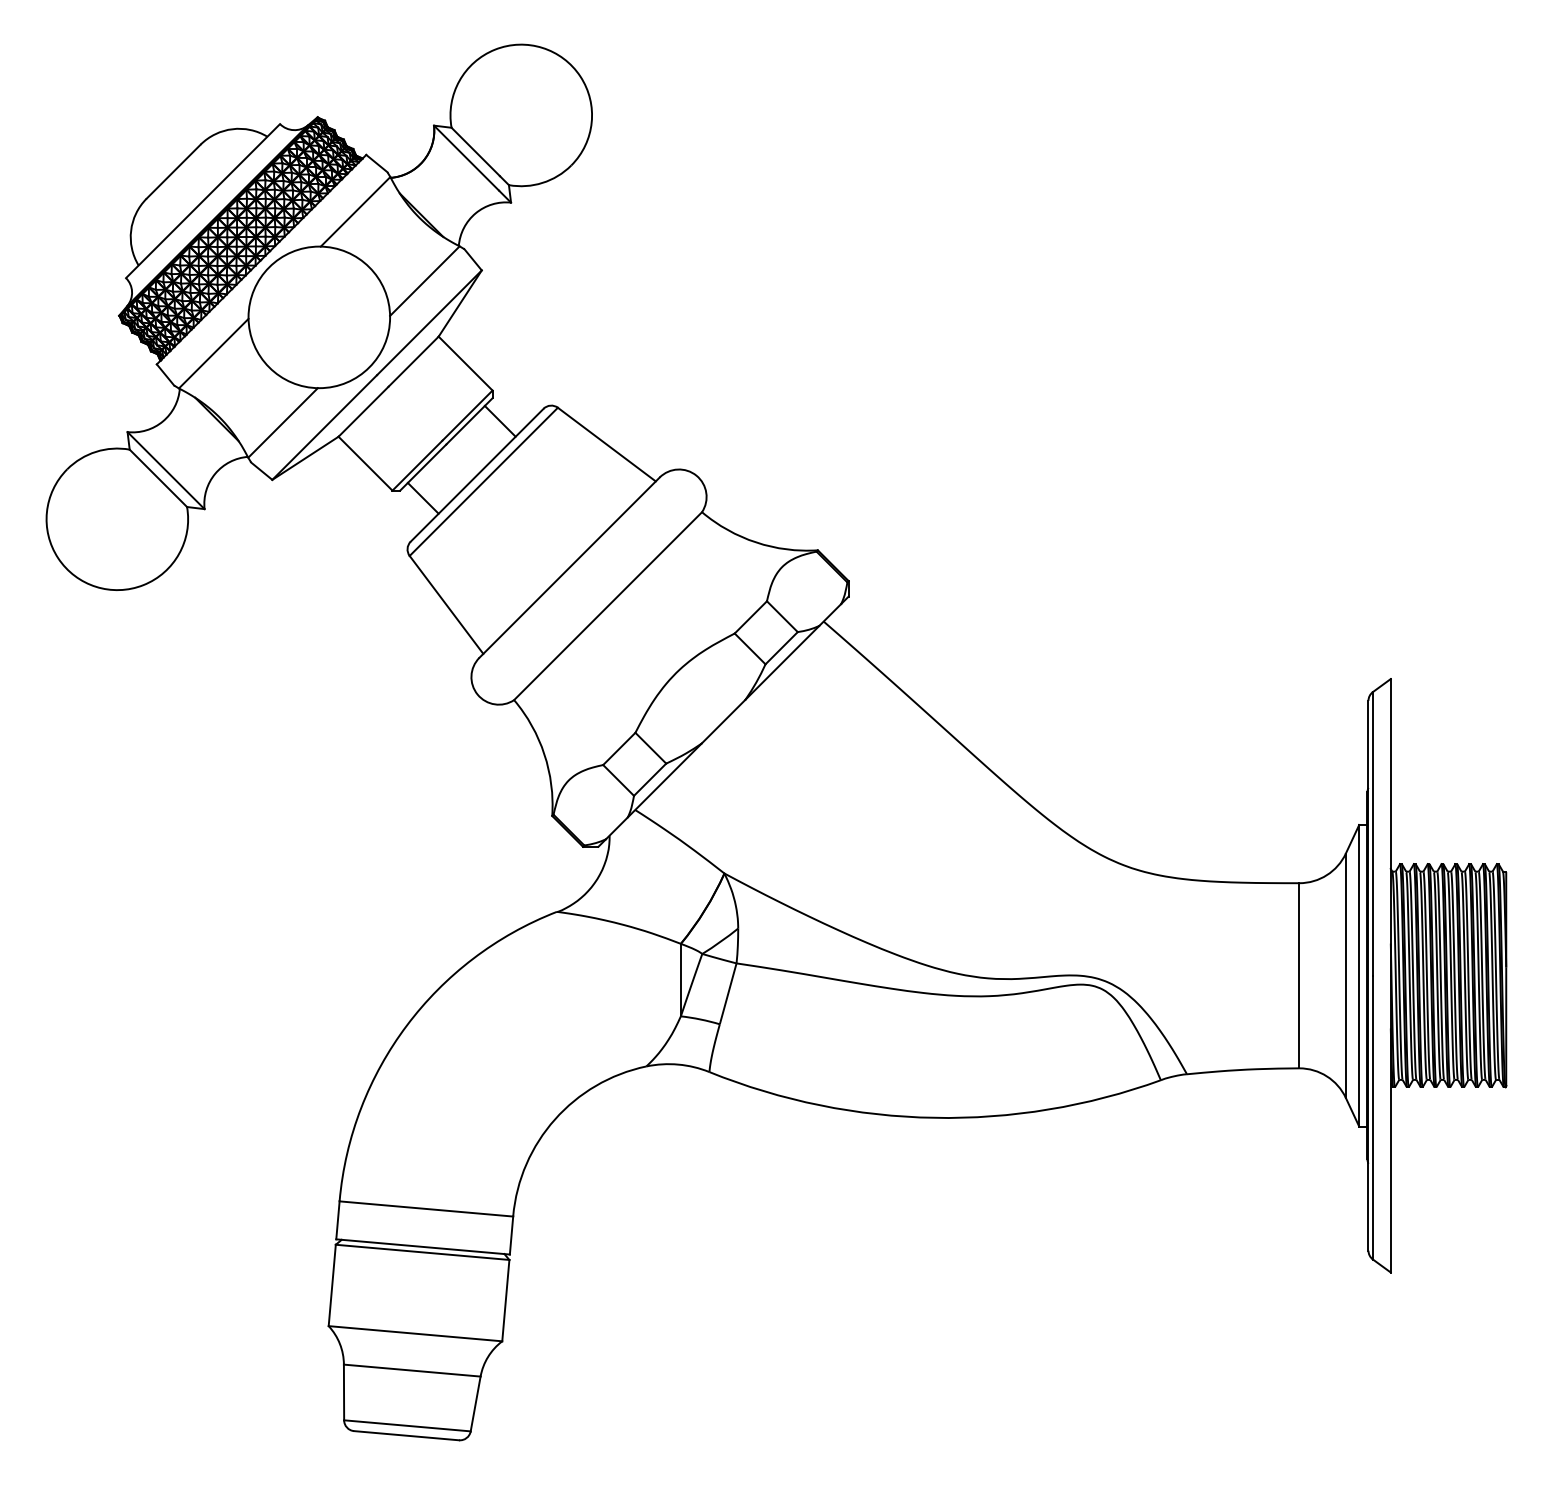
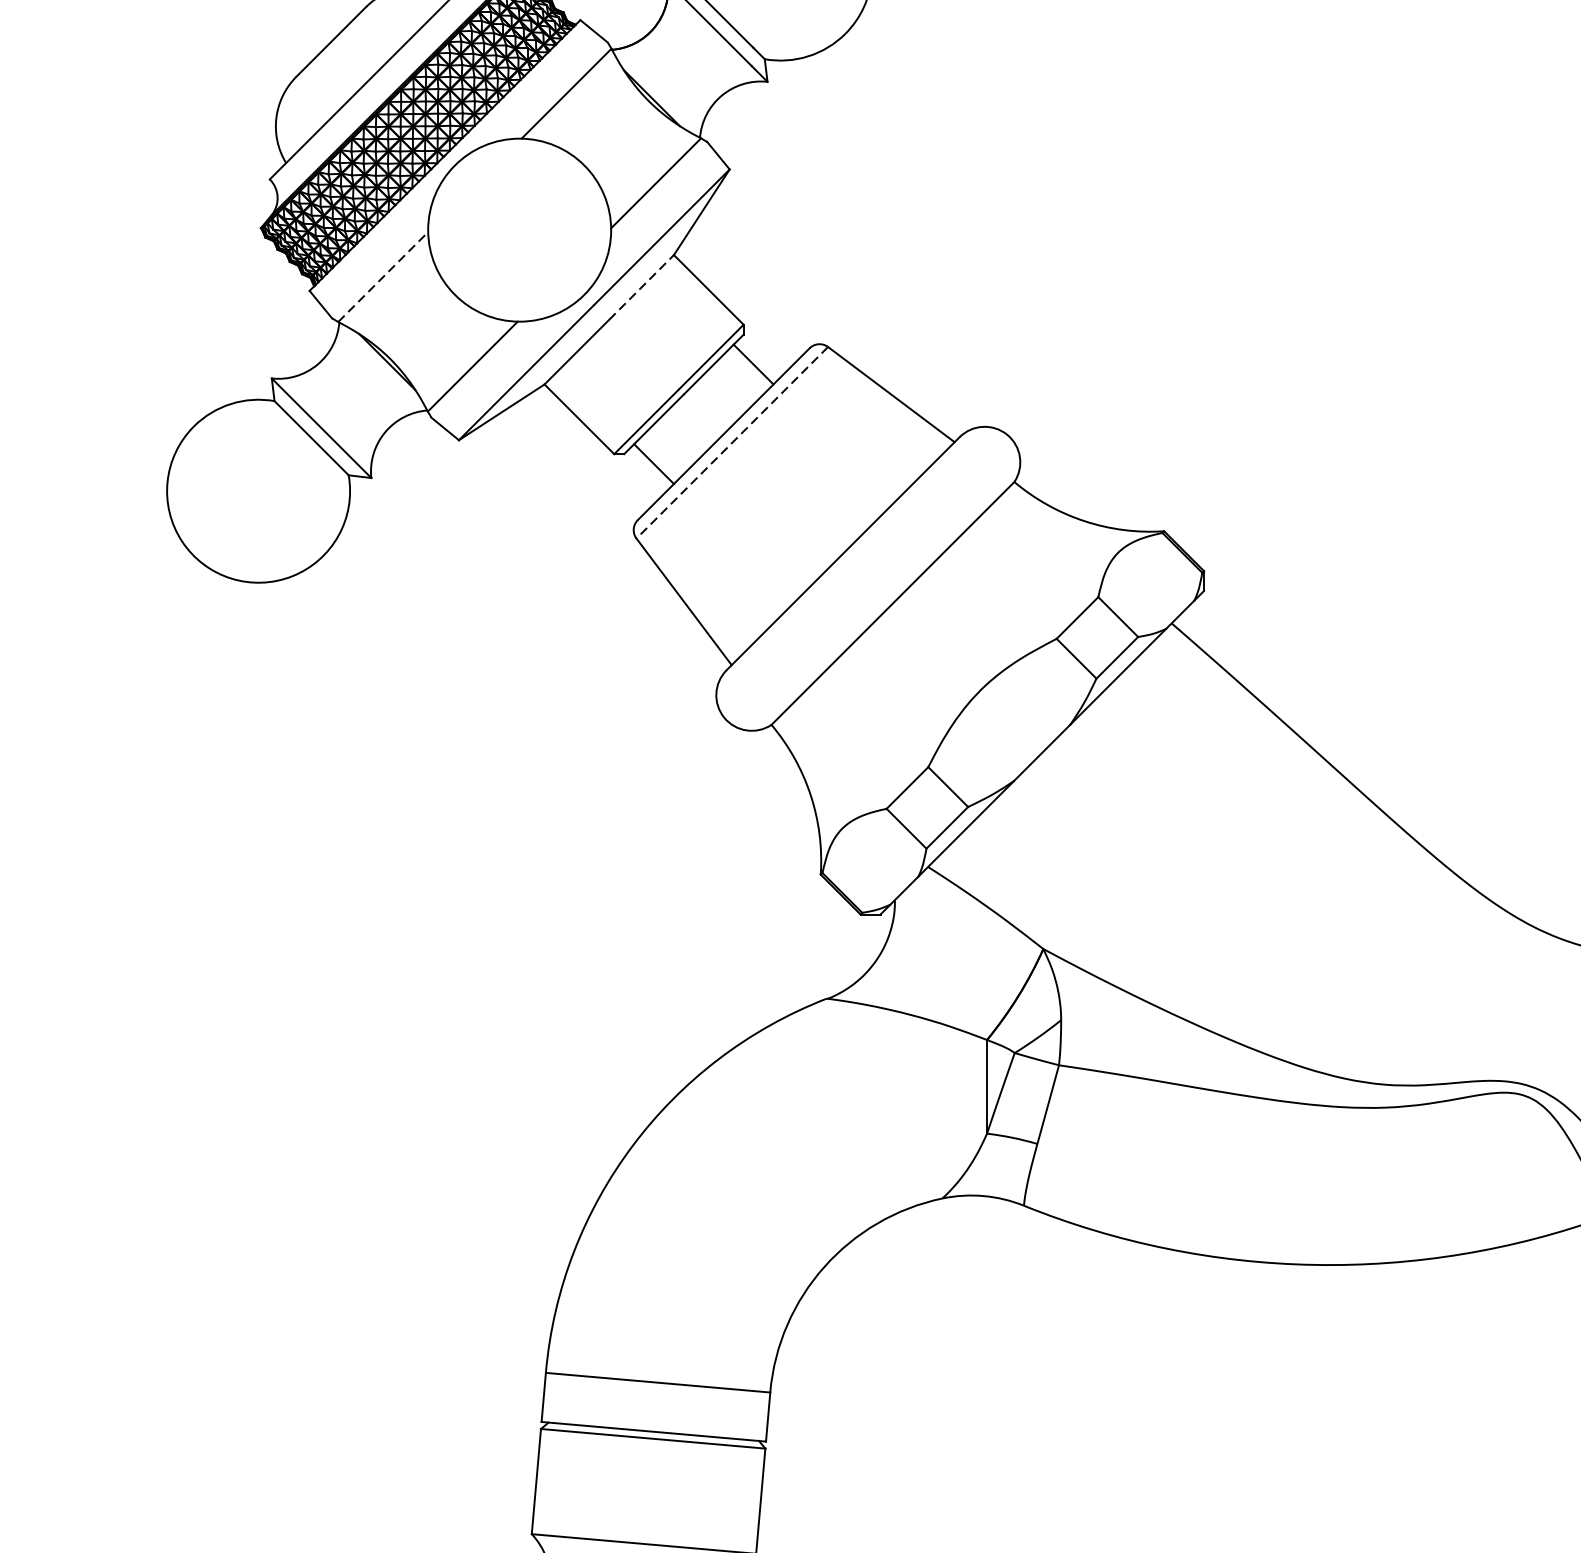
line: (214, 353) -> (384, 276), solid -> dashed
line: (414, 361) -> (642, 287), solid -> dashed
line: (483, 481) -> (731, 442), solid -> dashed

